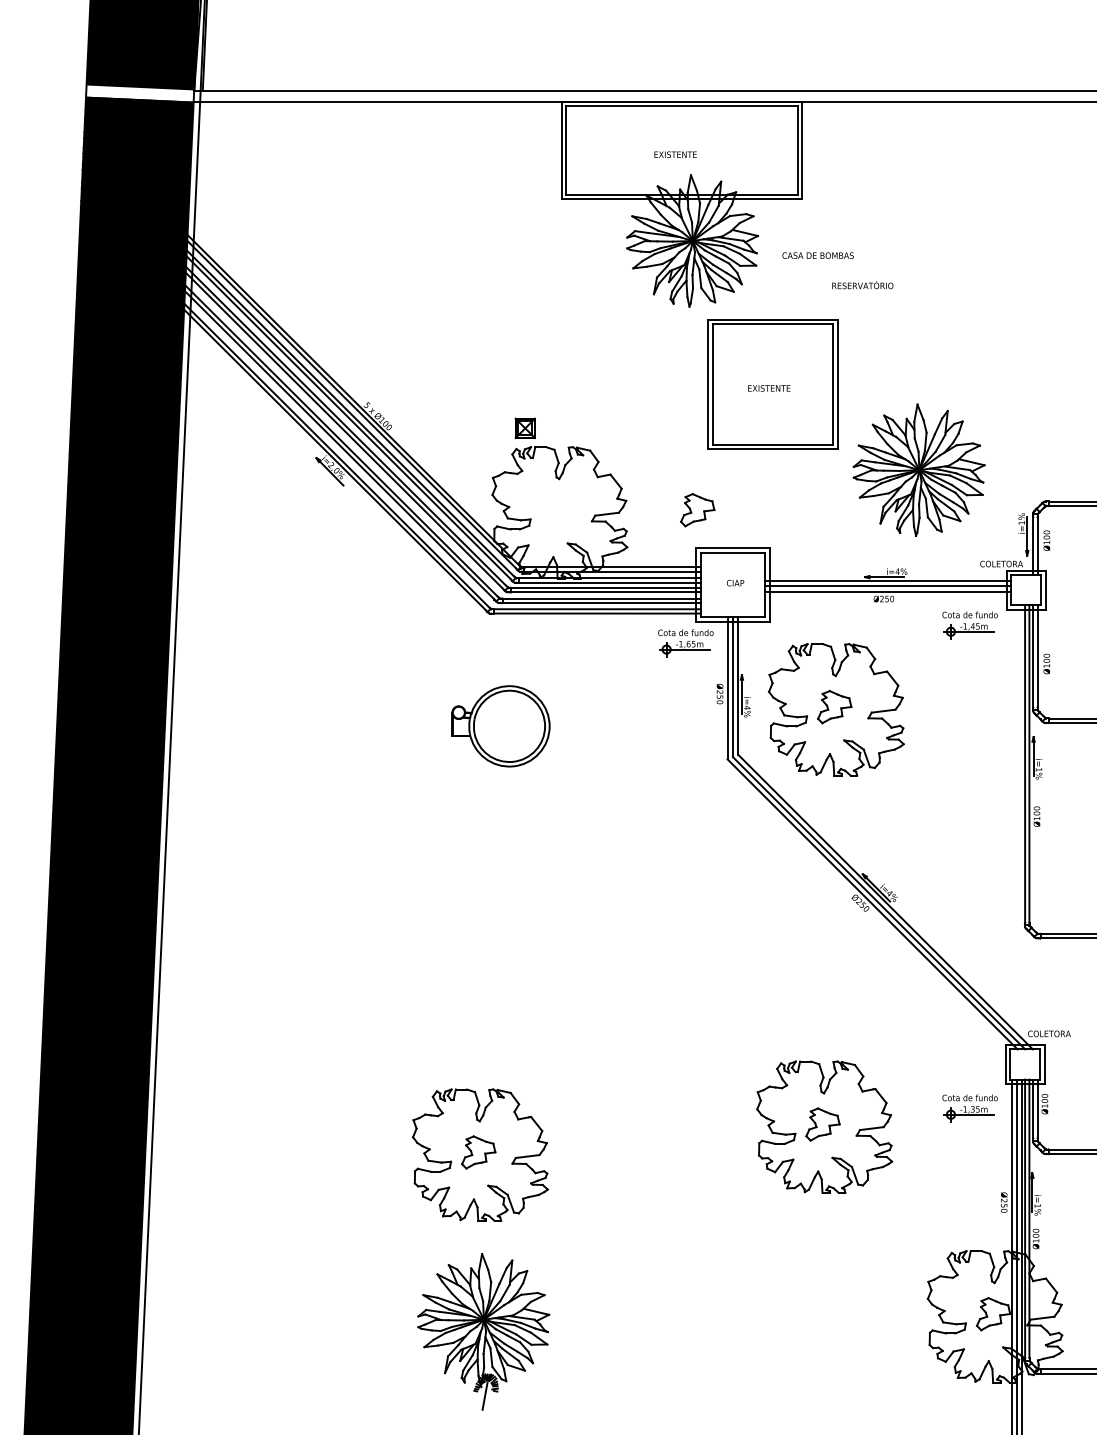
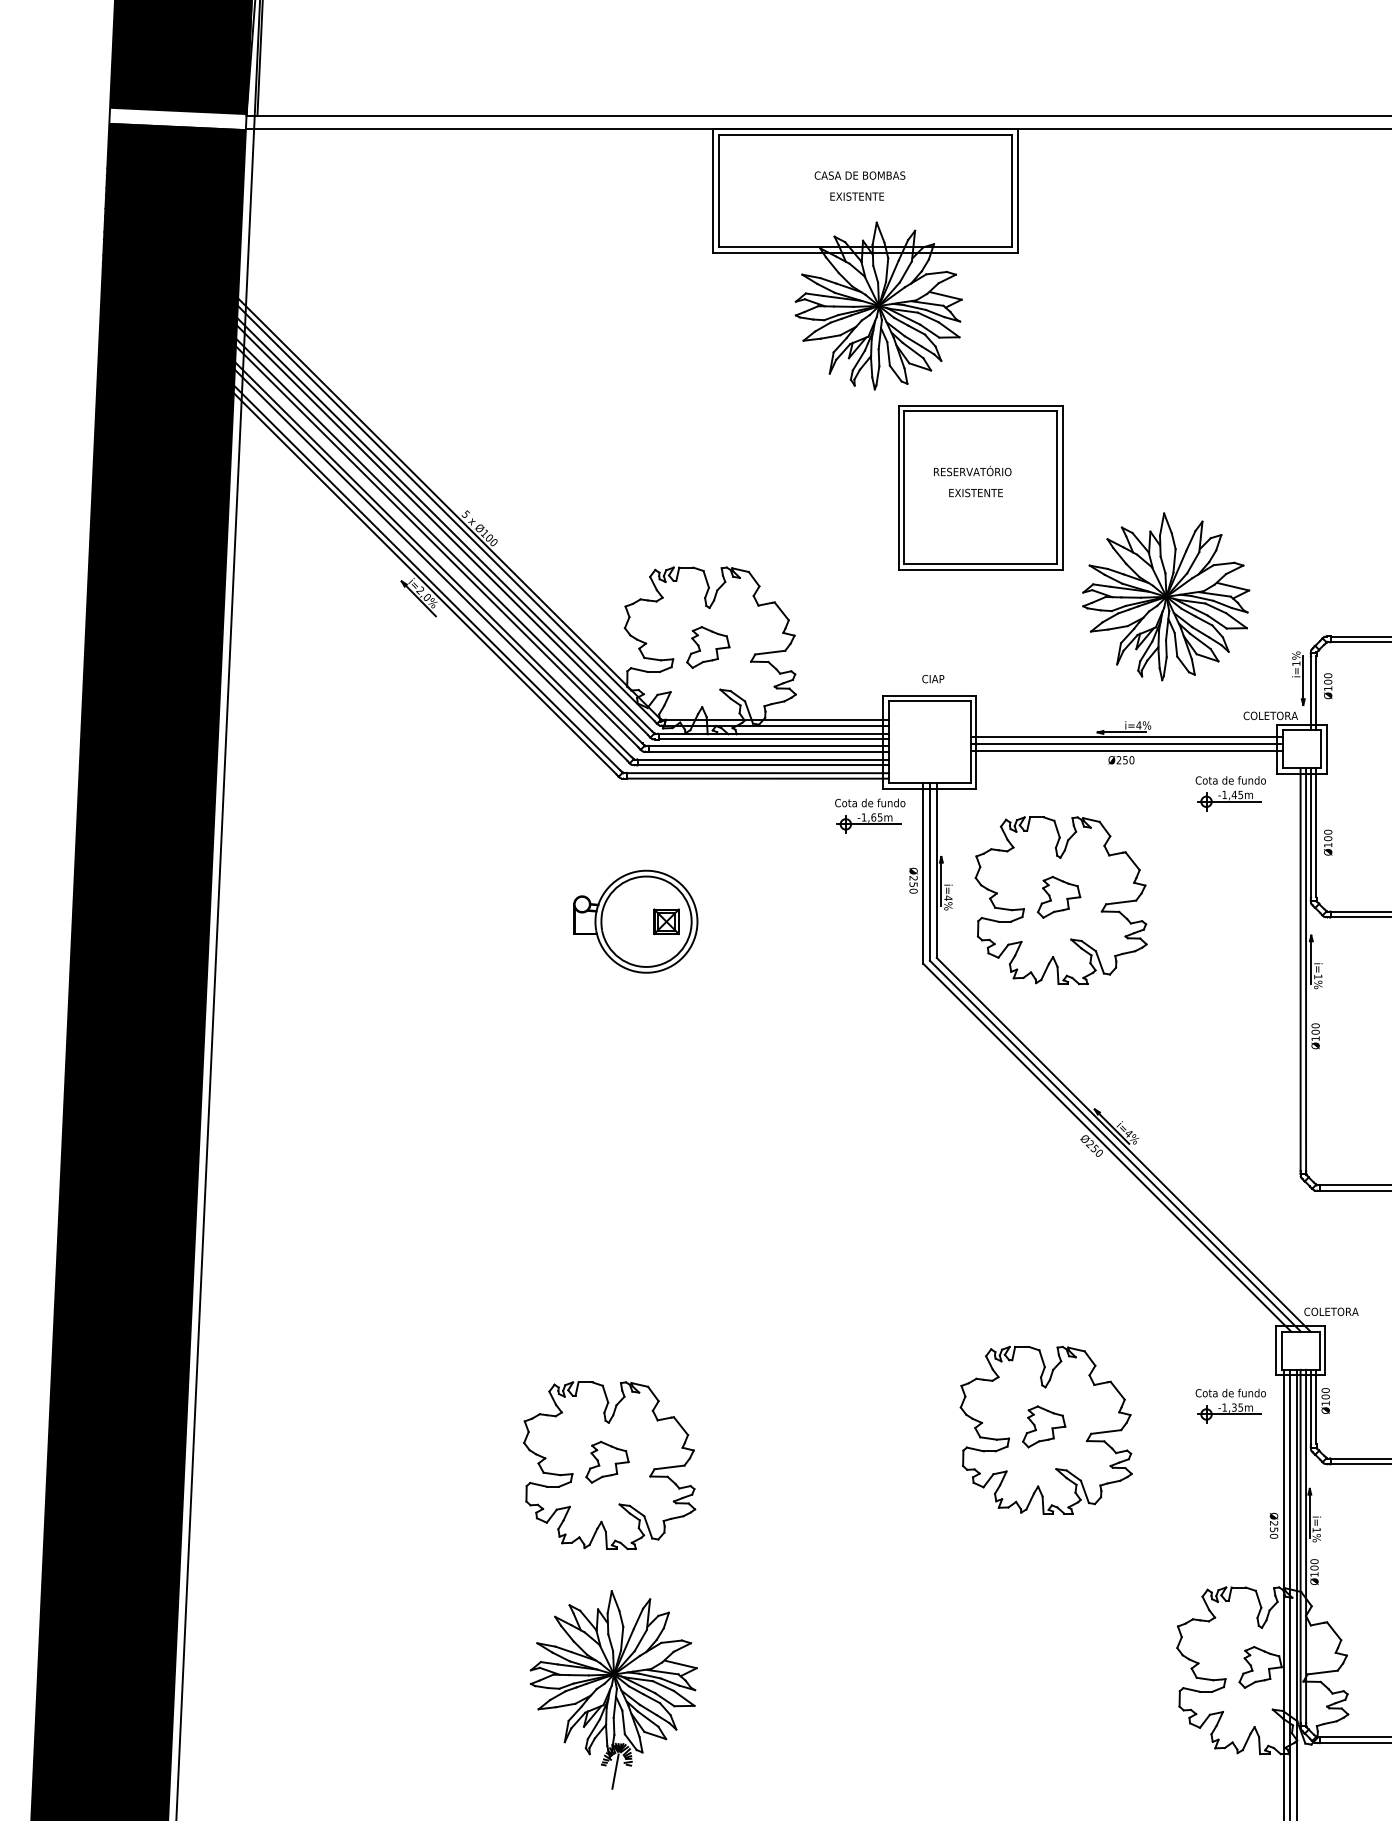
text: (817, 255) -> (859, 175), moved
text: (862, 284) -> (972, 470), moved
part: (525, 428) -> (666, 921), moved
part: (697, 510) -> (708, 647), moved
text: (735, 583) -> (933, 679), moved

